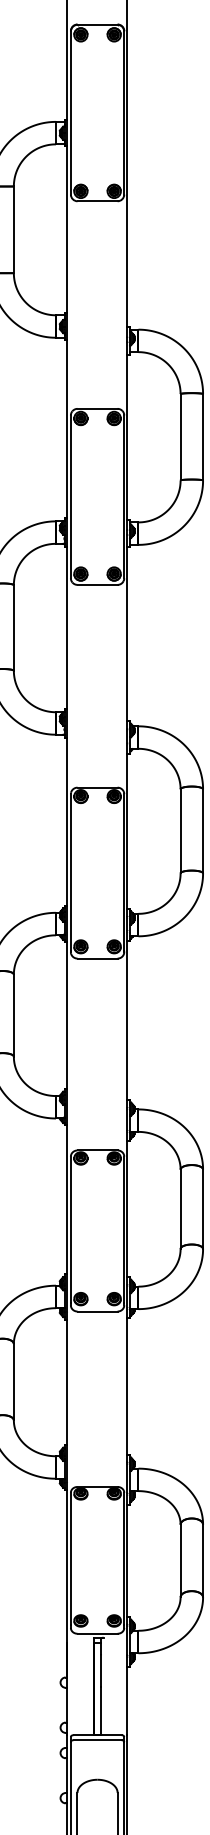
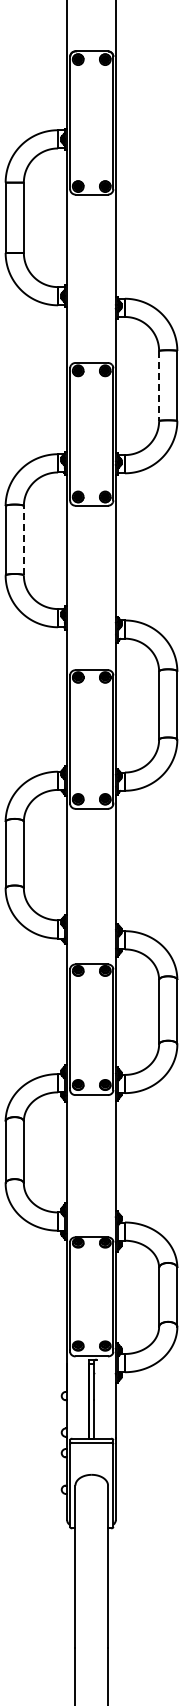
line: (181, 437) -> (159, 386), solid -> dashed
line: (13, 627) -> (23, 540), solid -> dashed

